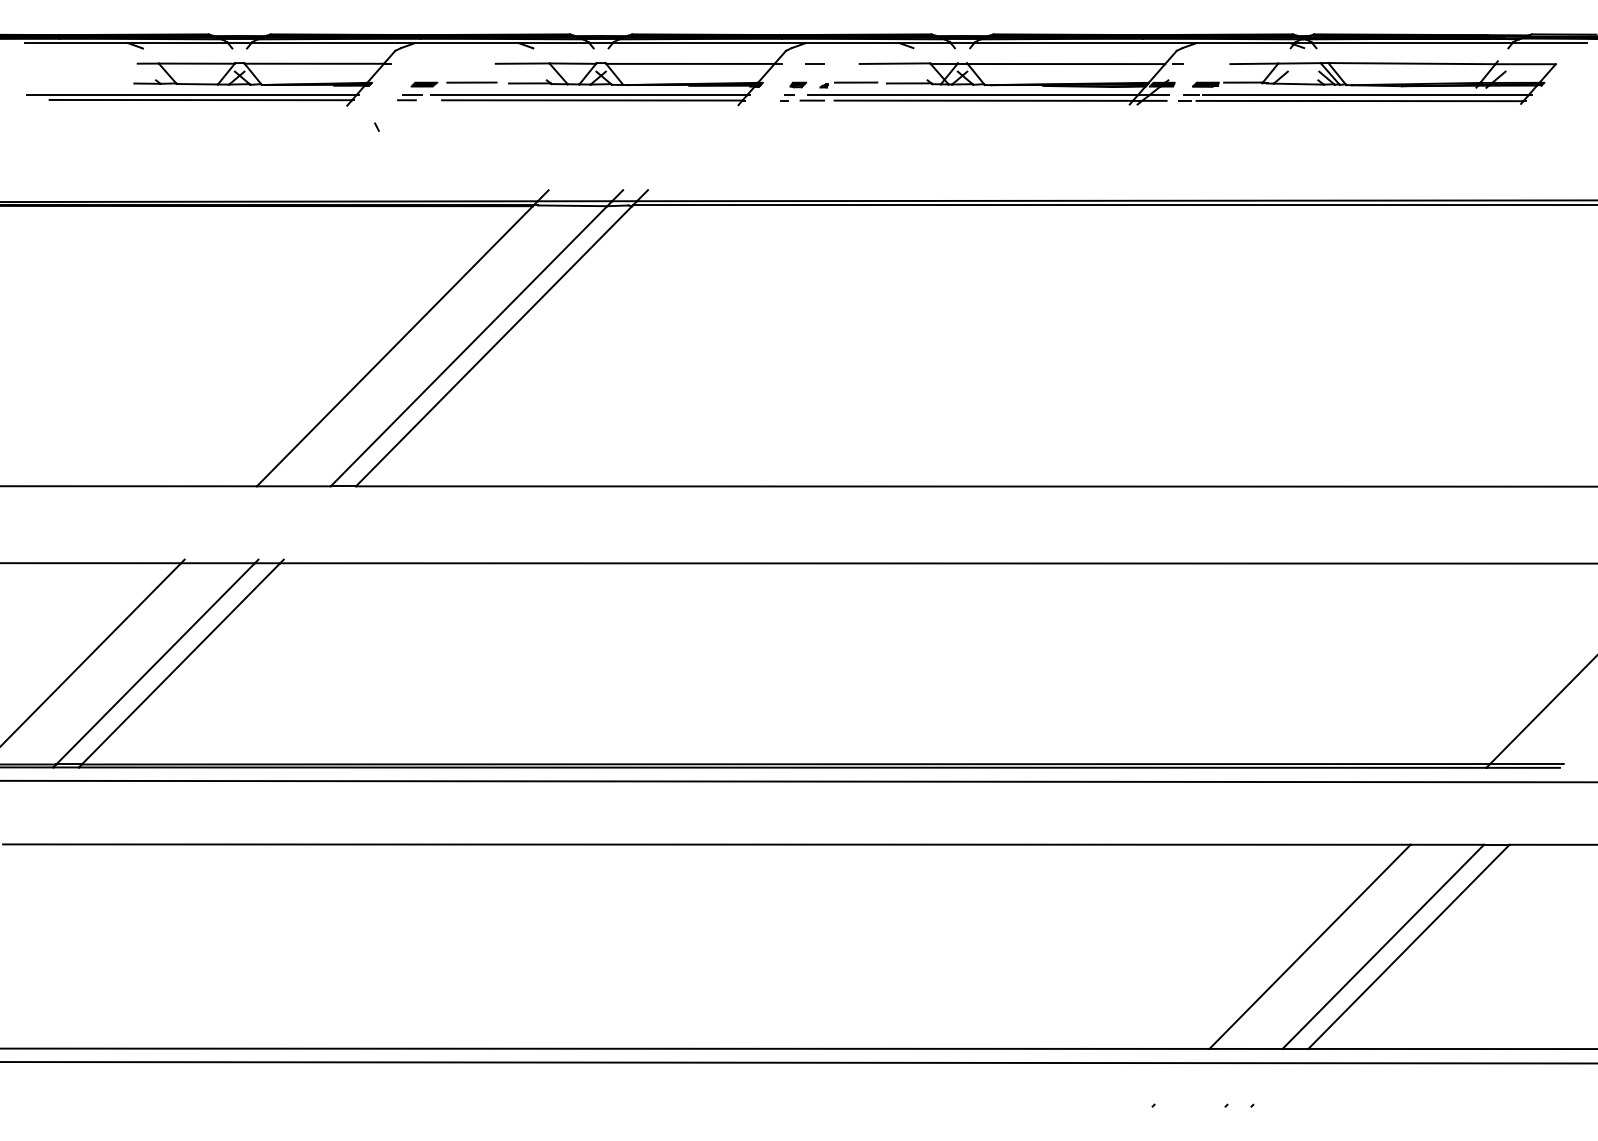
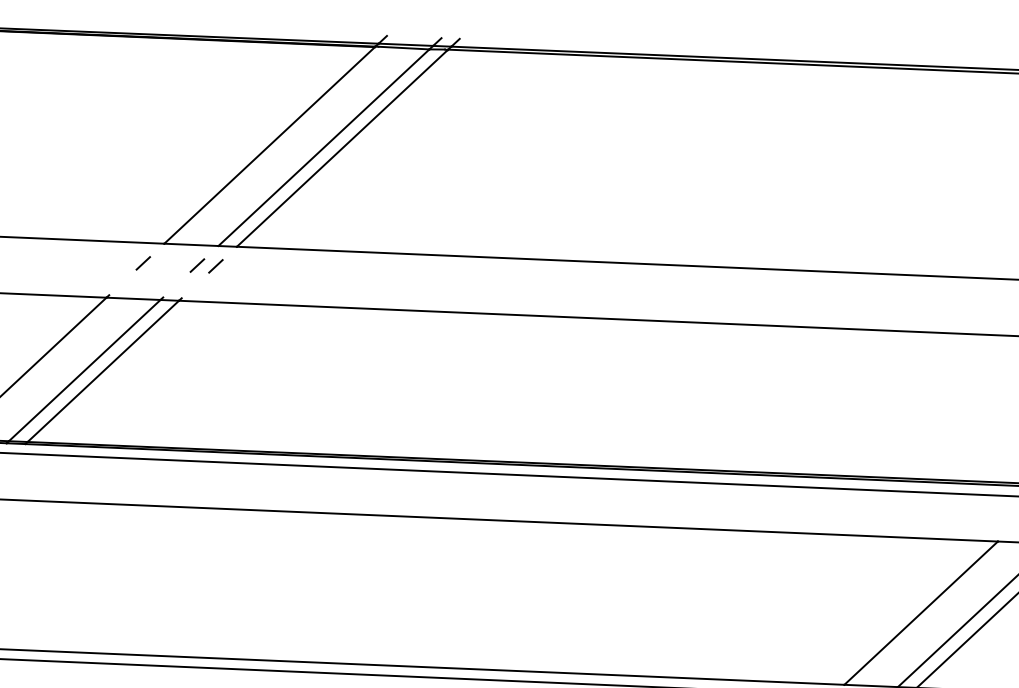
line: (229, 514) -> (143, 263), added
line: (303, 514) -> (197, 265), added
line: (328, 514) -> (215, 266), added

